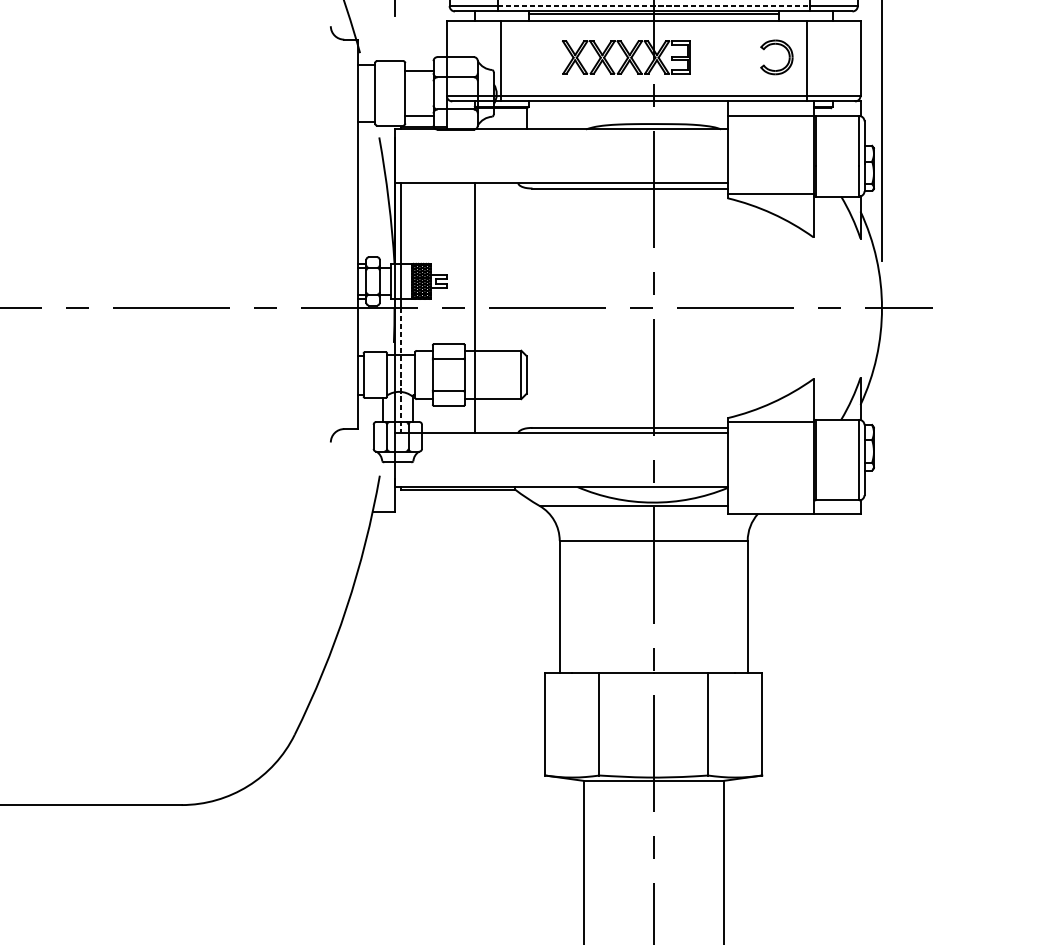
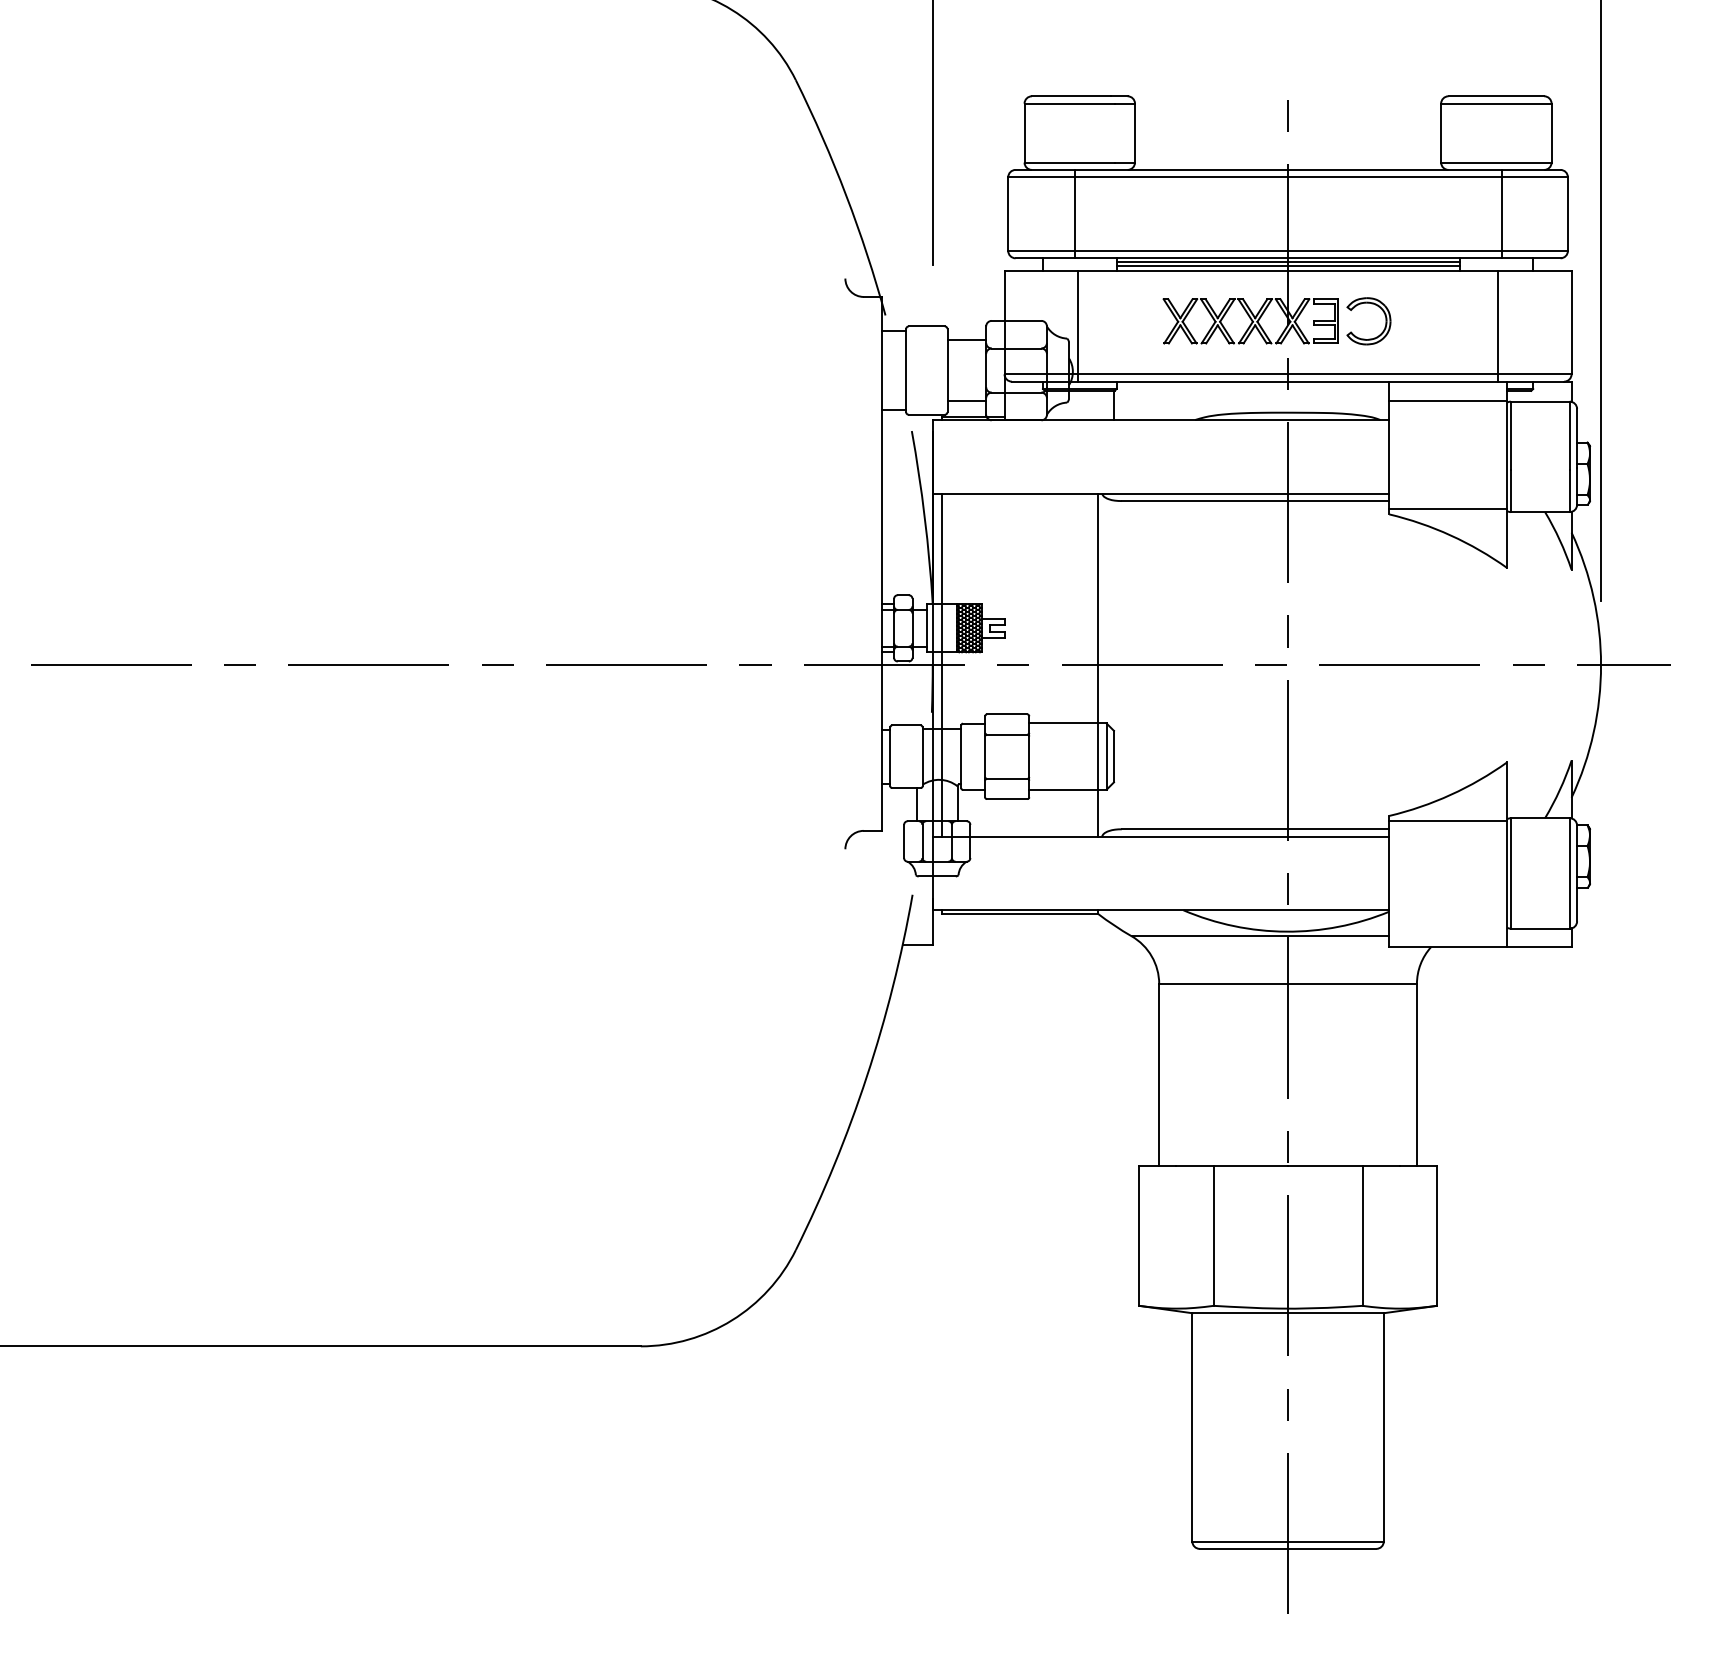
line: (654, 5) -> (1288, 250), dashed -> solid
line: (653, 16) -> (1287, 265), added
part: (785, 66) -> (1380, 333), moved
line: (474, 307) -> (1097, 664), moved
line: (400, 370) -> (941, 750), dashed -> solid

